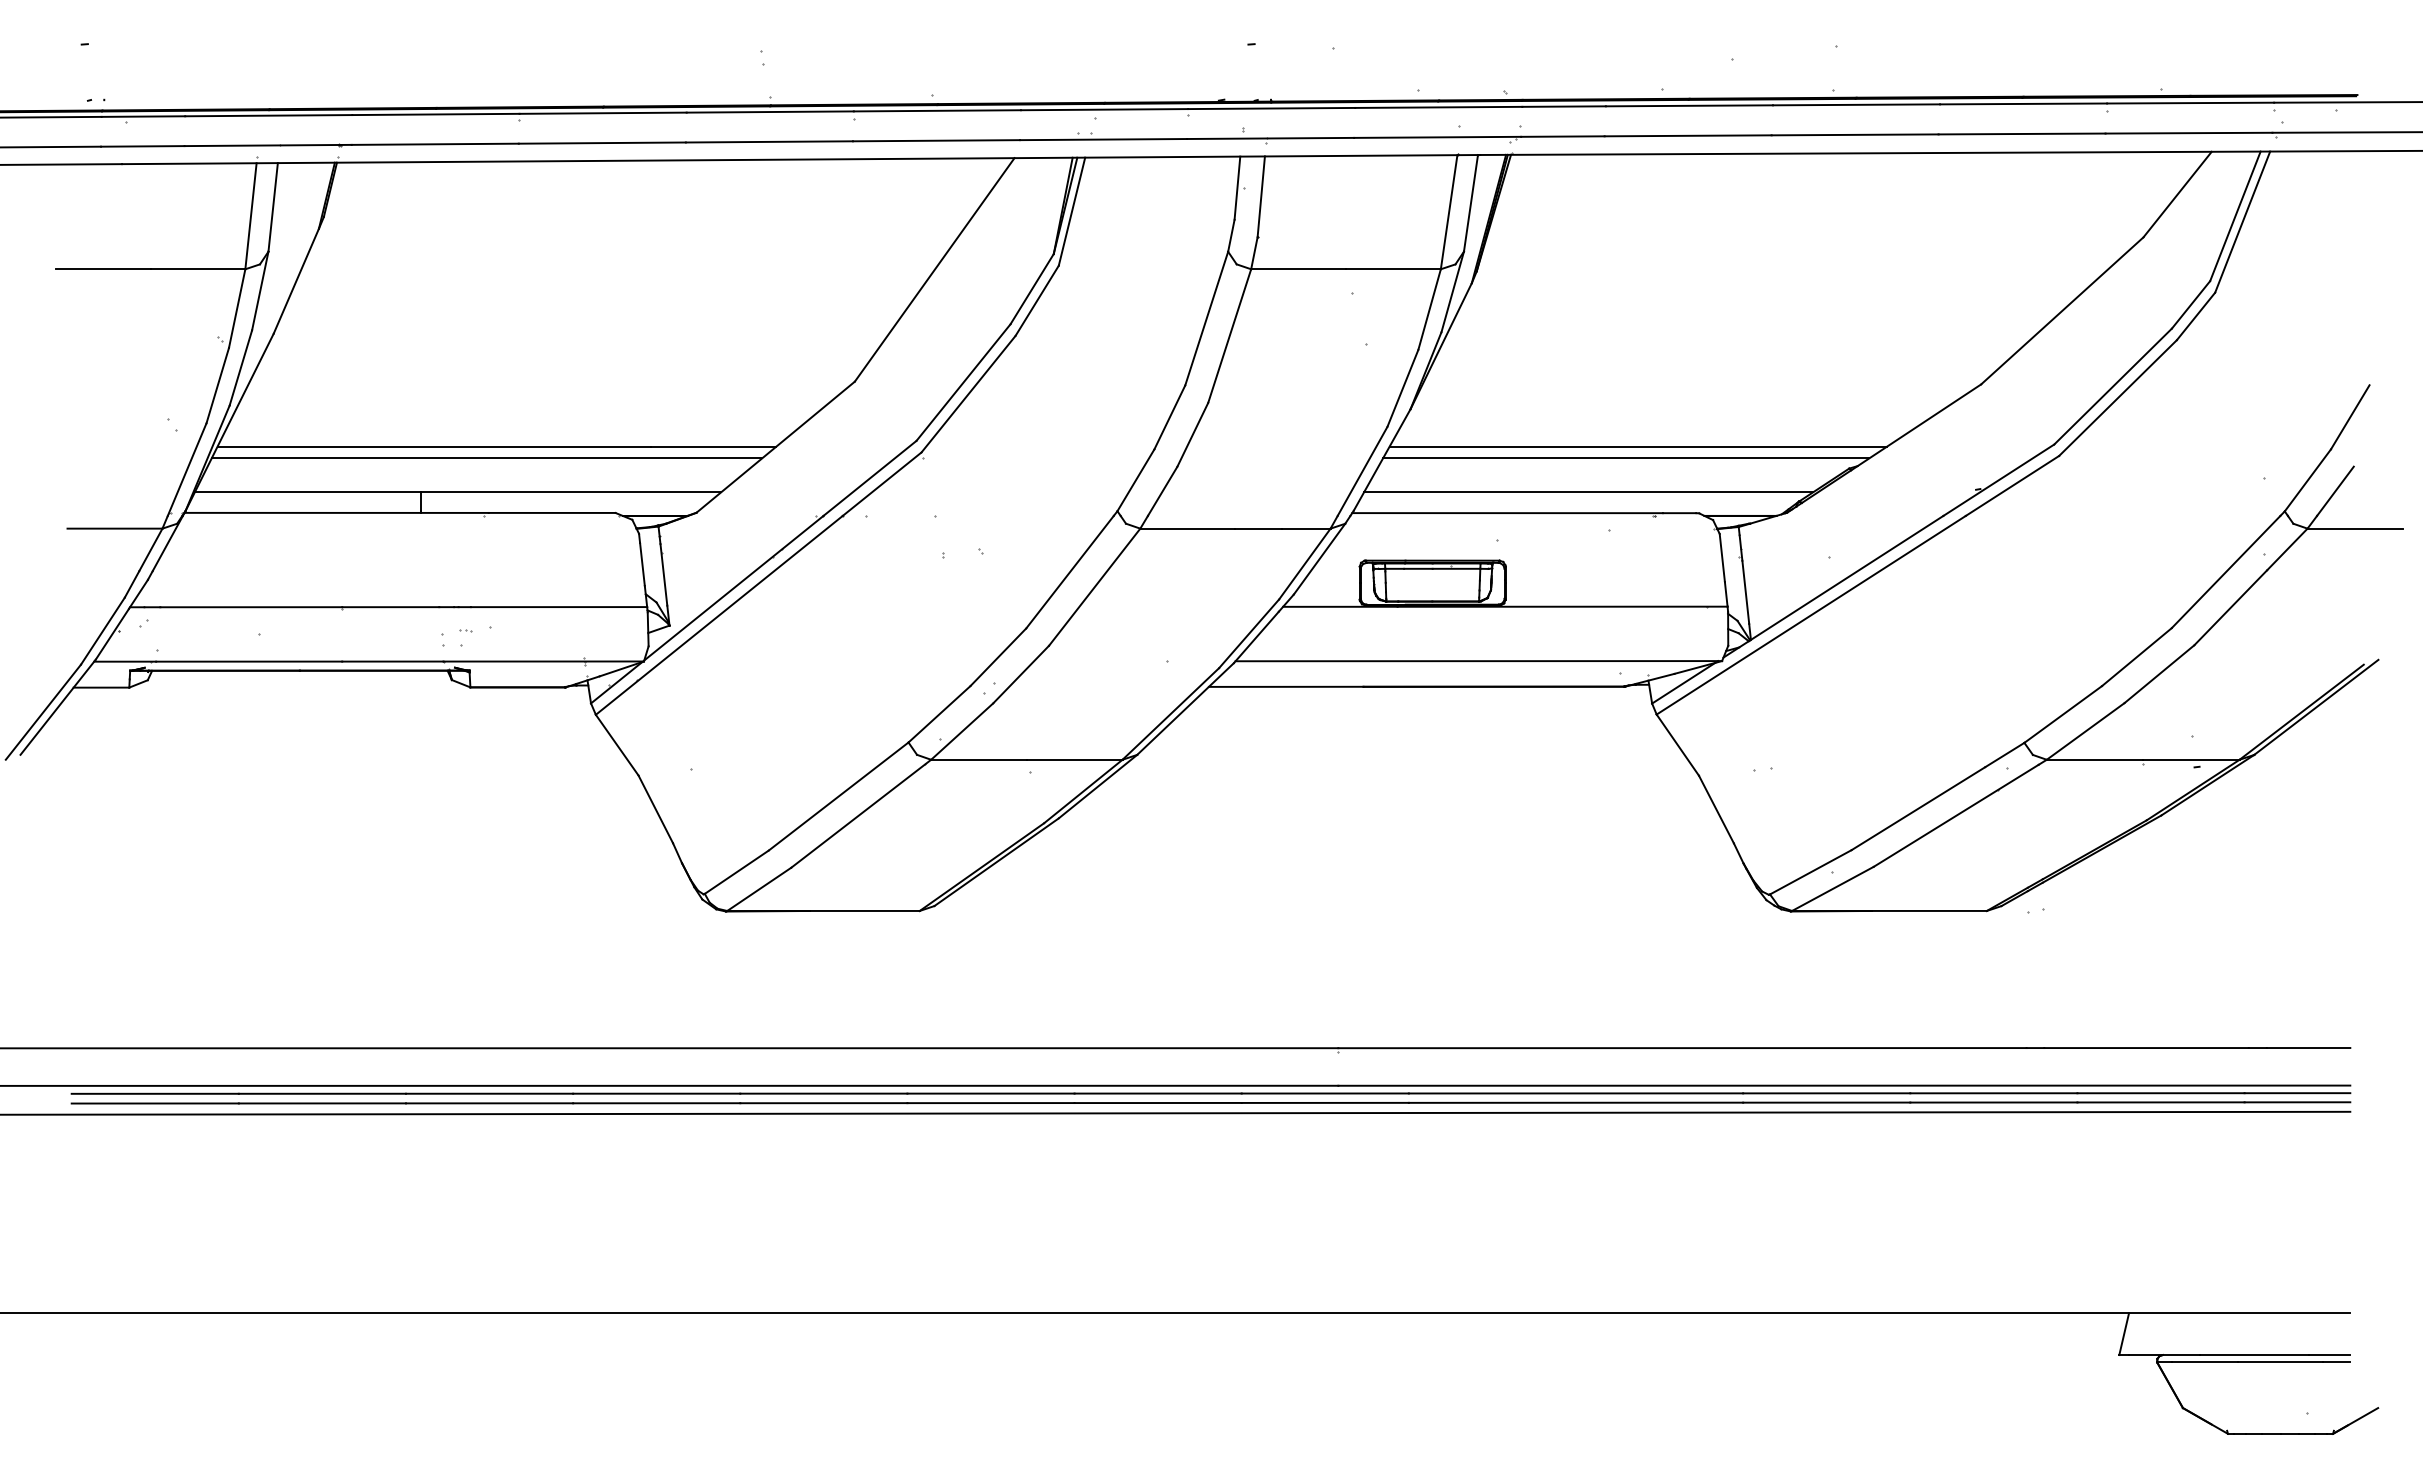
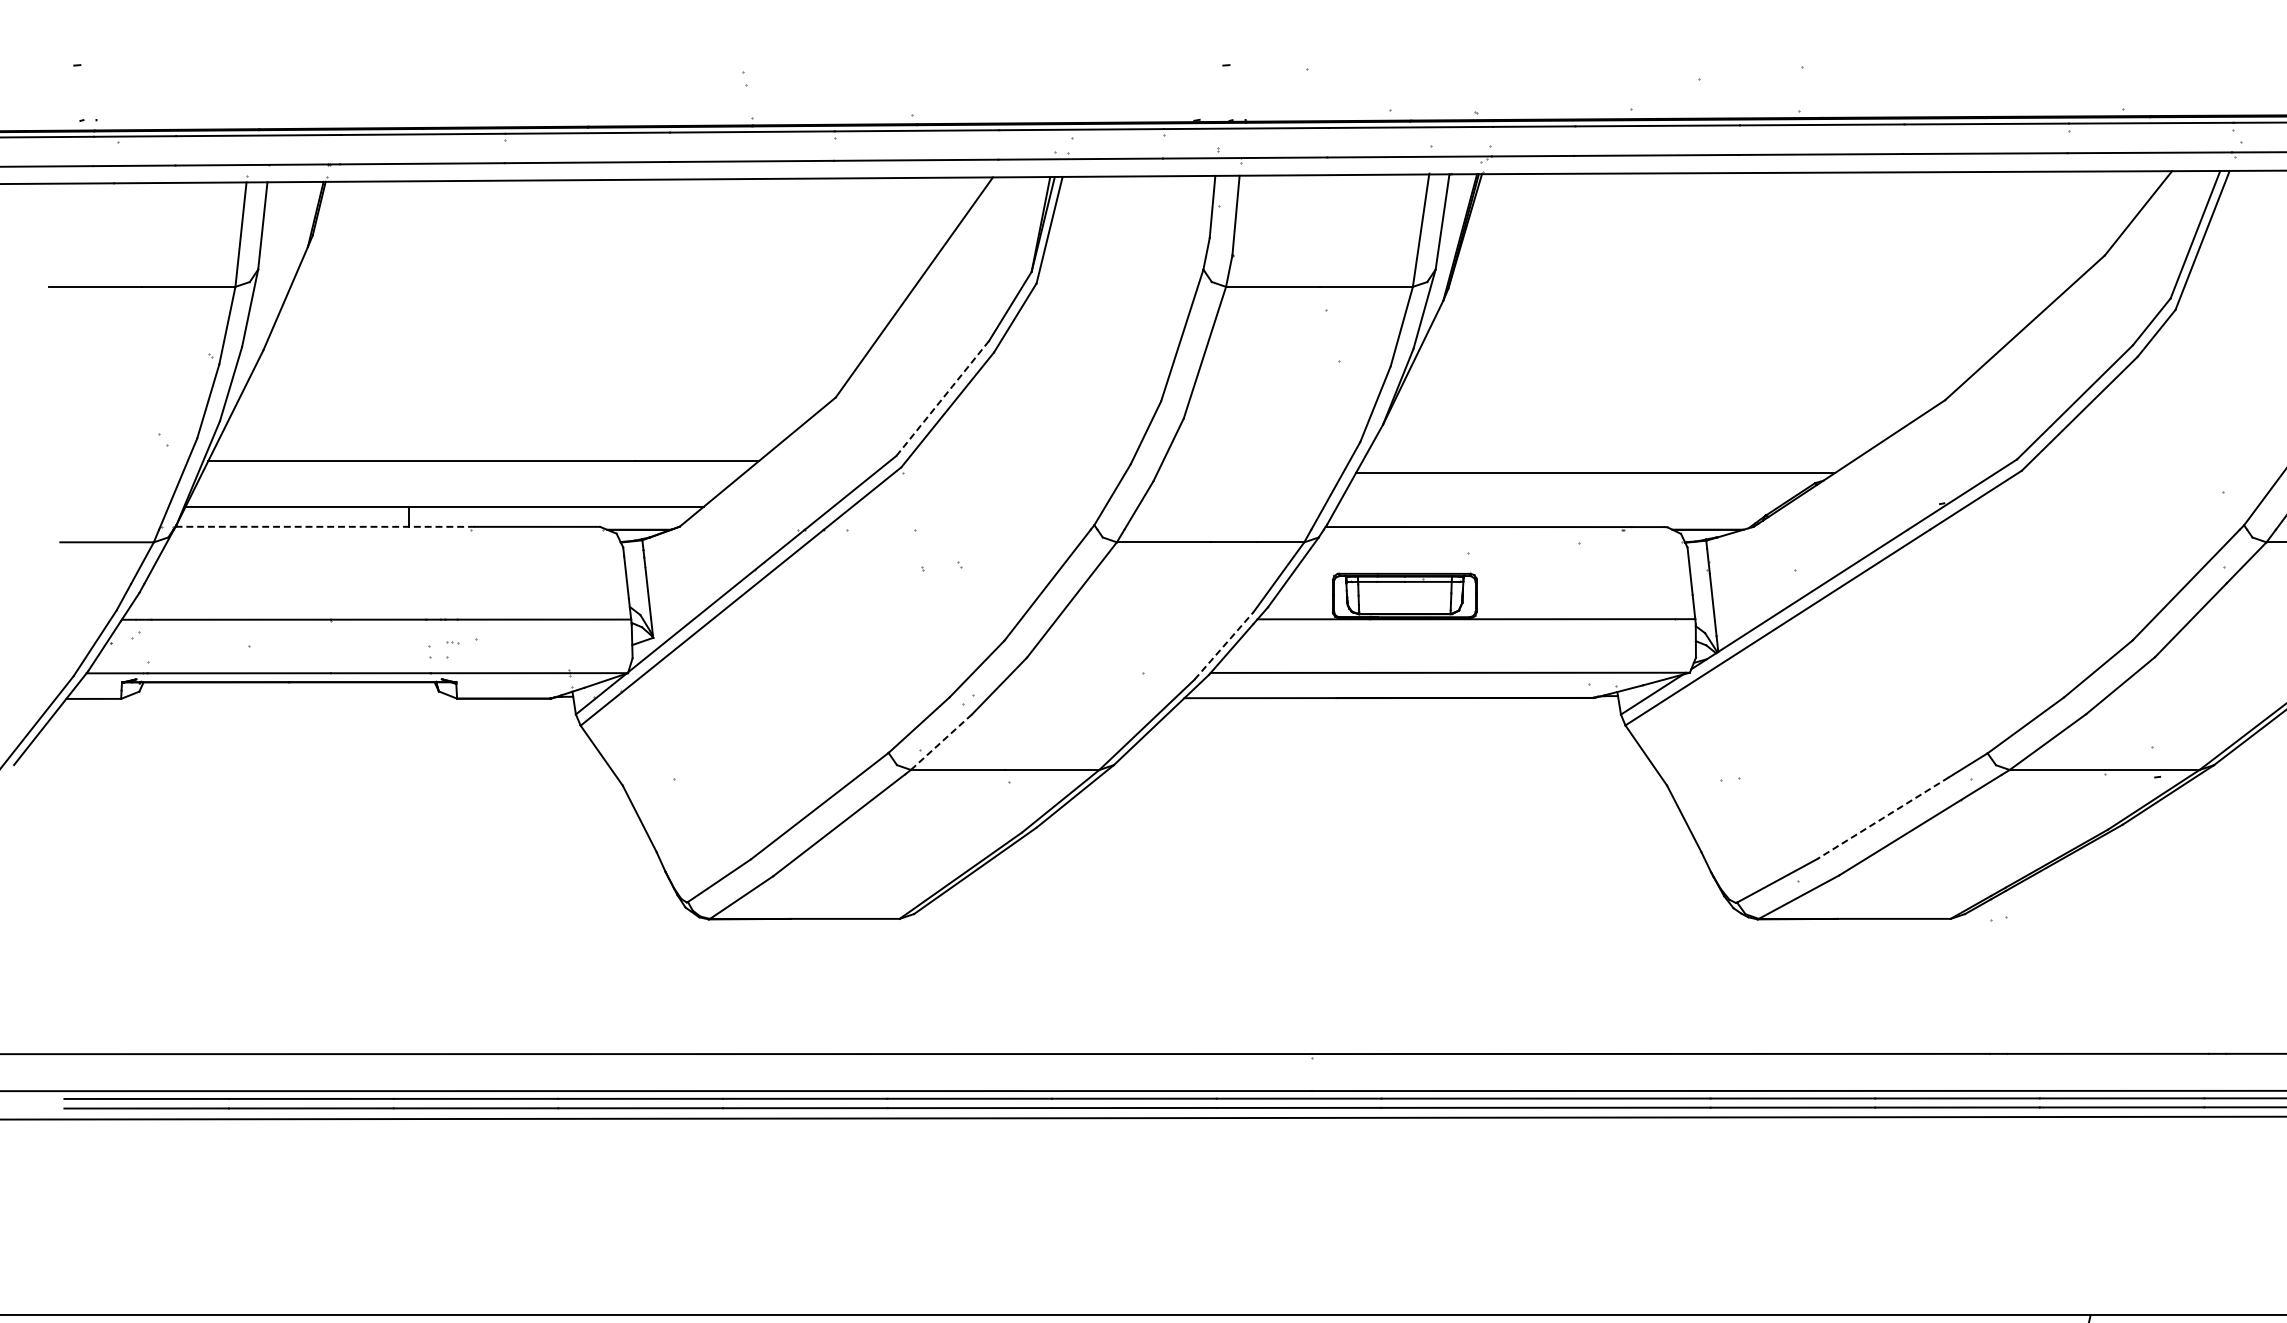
line: (963, 382) -> (942, 398), solid -> dashed
line: (1638, 446) -> (1607, 461), removed
line: (486, 458) -> (472, 473), removed
line: (1588, 492) -> (1558, 506), removed
line: (337, 512) -> (326, 526), solid -> dashed
line: (1249, 633) -> (1224, 645), solid -> dashed
line: (962, 731) -> (941, 742), solid -> dashed
line: (1918, 808) -> (1883, 817), solid -> dashed

